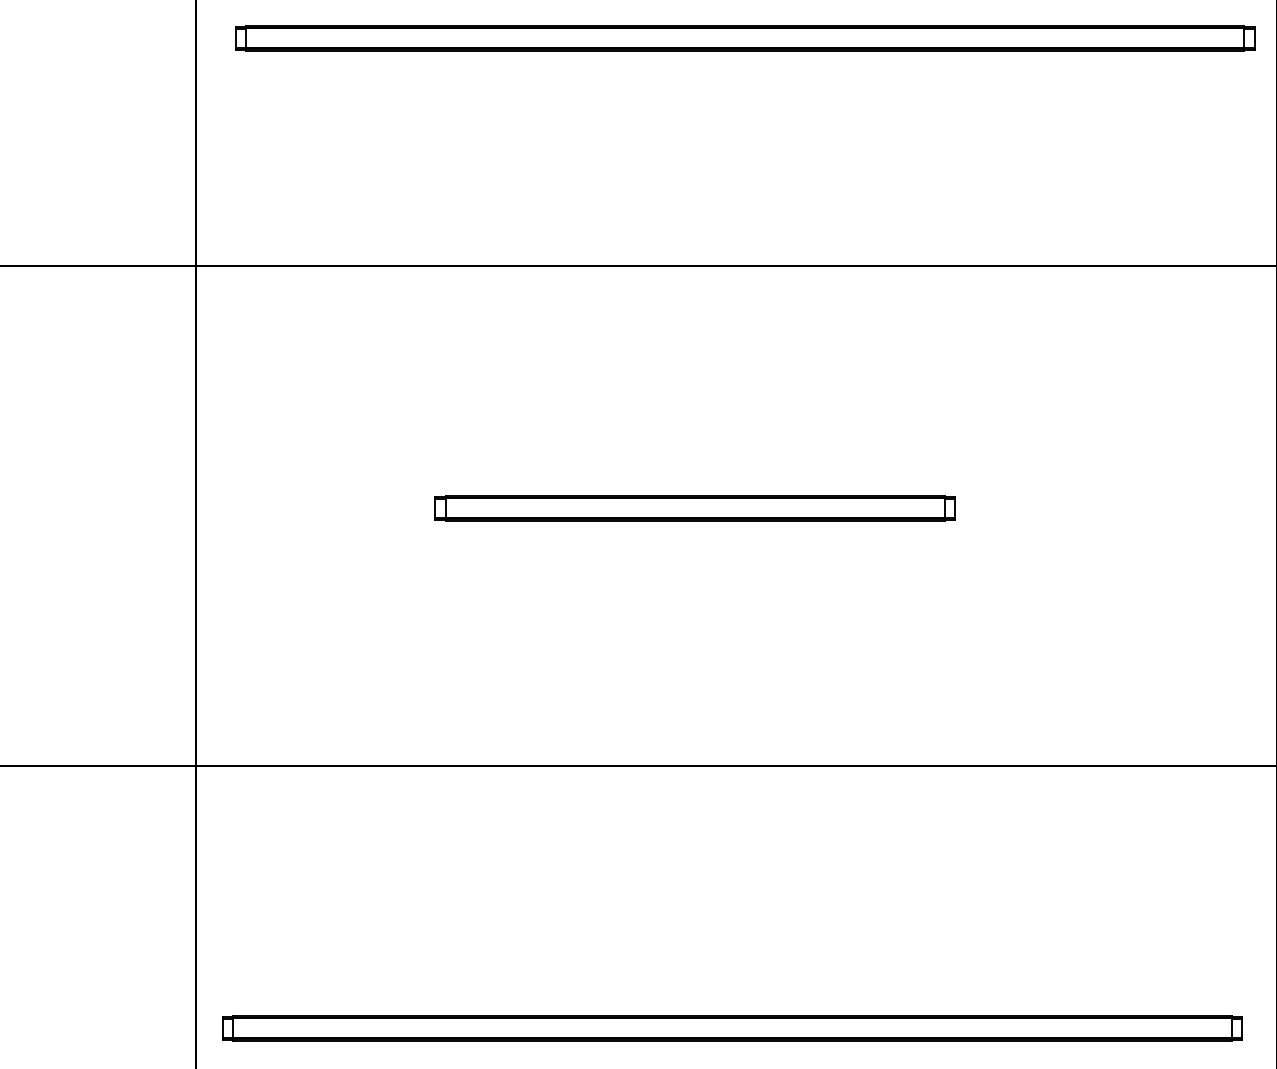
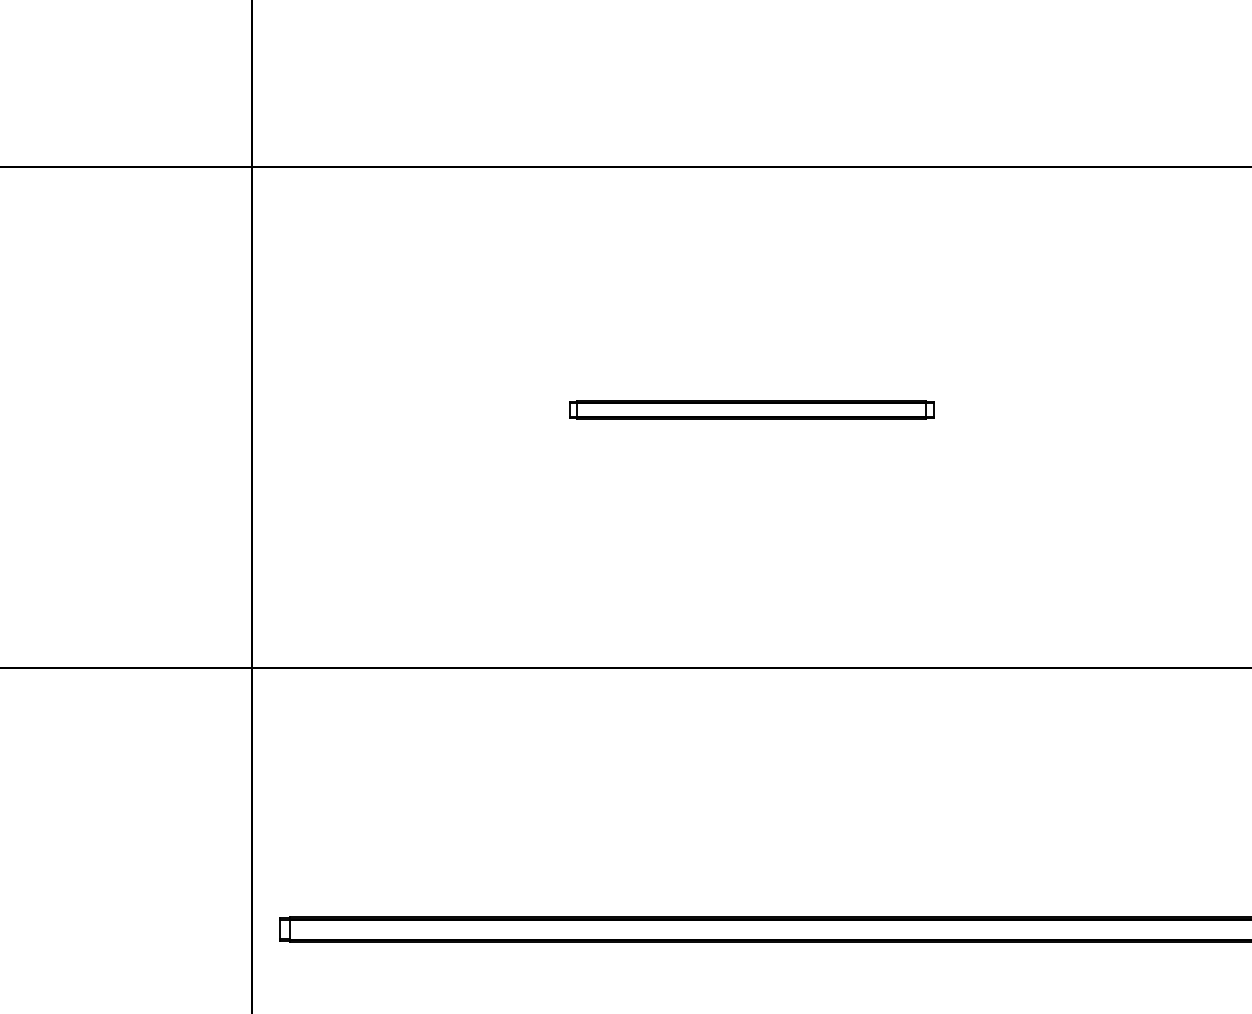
part: (694, 508) -> (751, 410), size x0.7

